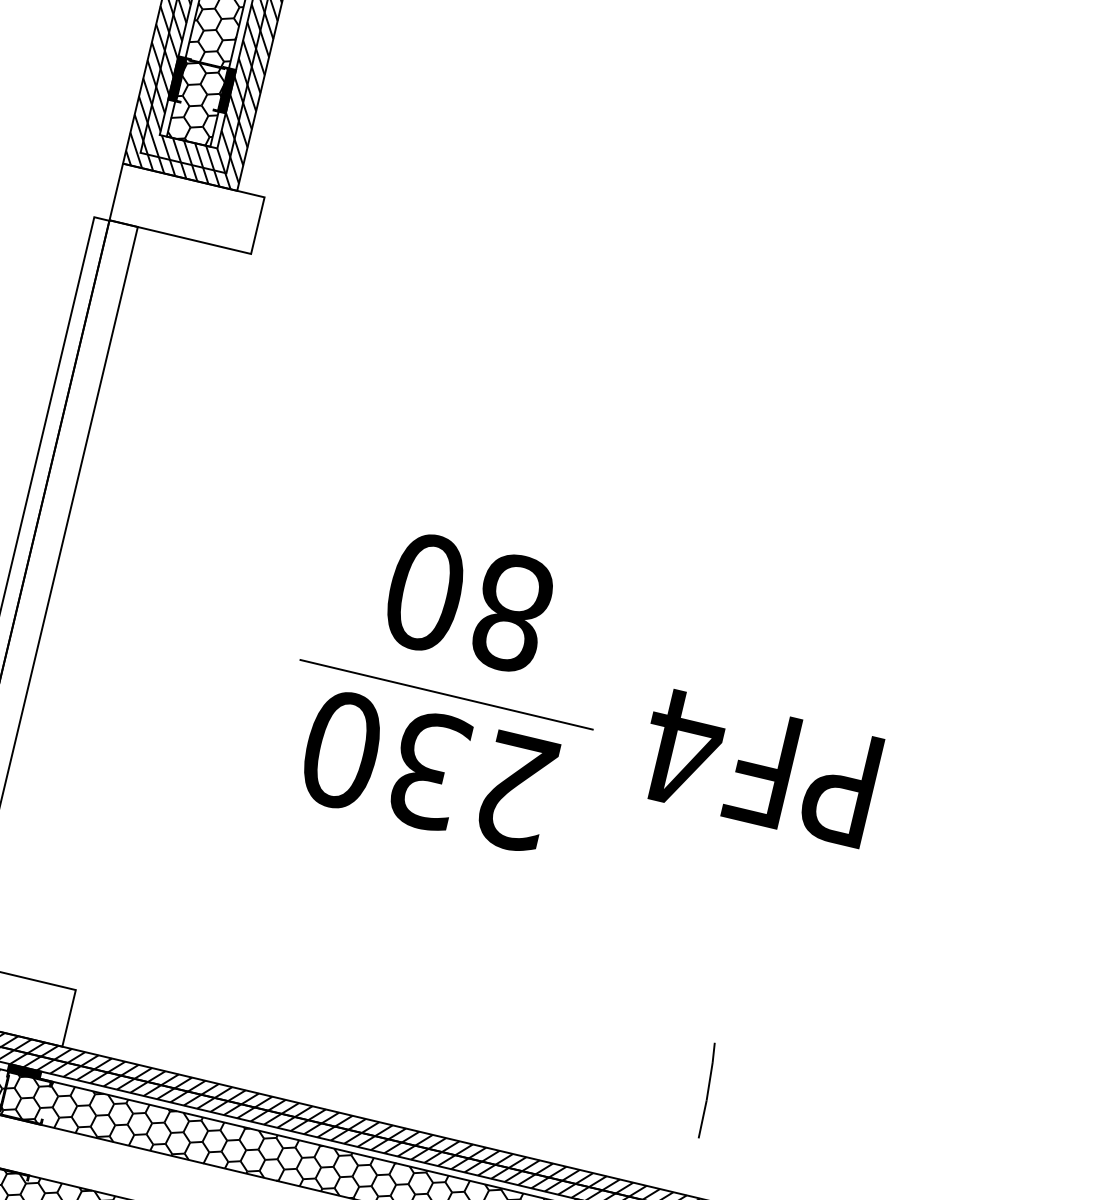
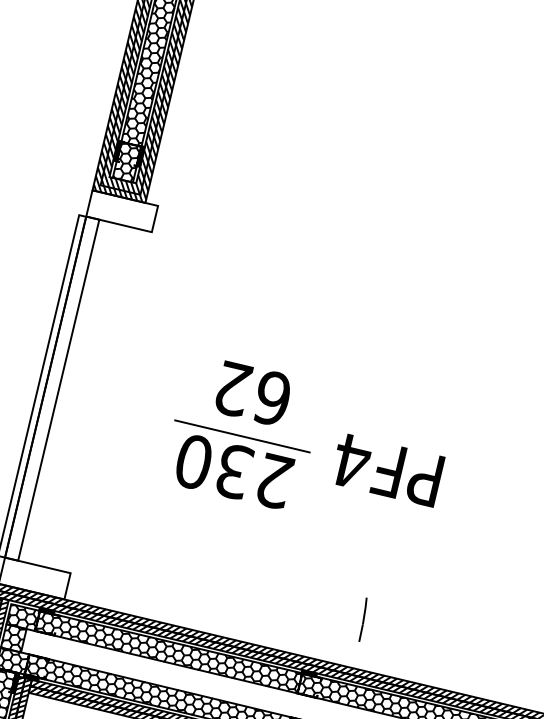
text: (470, 599) -> (253, 392), 80 -> 62

